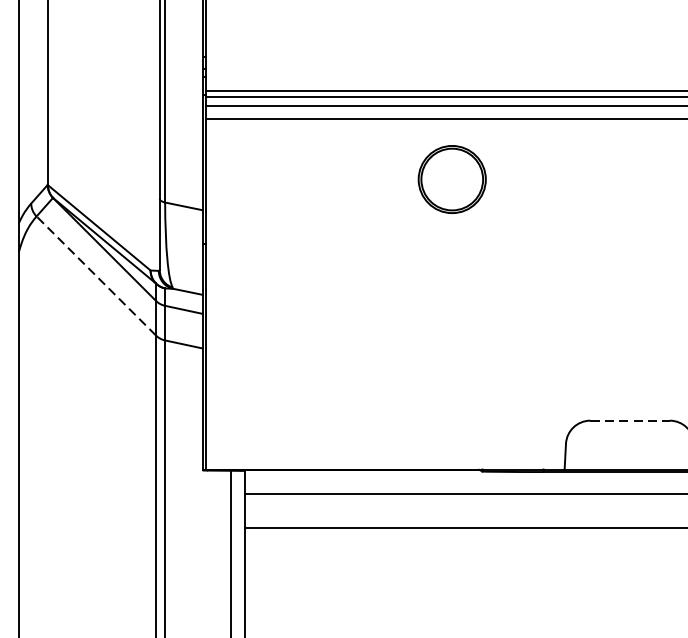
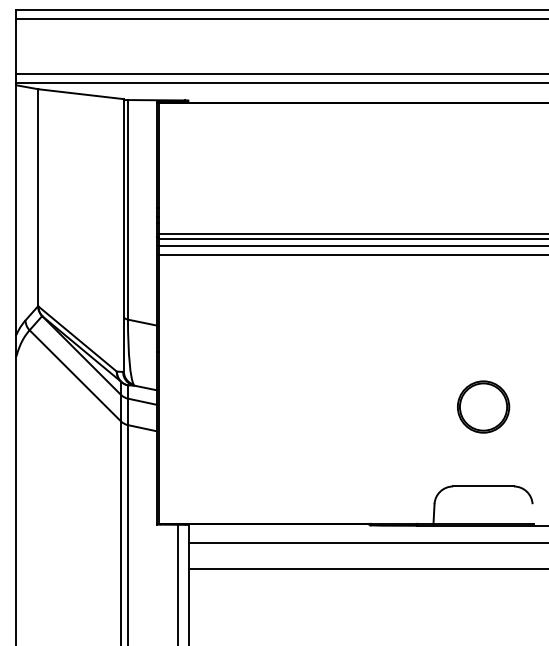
part: (452, 178) -> (483, 406), moved
line: (95, 275) -> (74, 375), dashed -> solid
line: (631, 420) -> (484, 486), dashed -> solid

